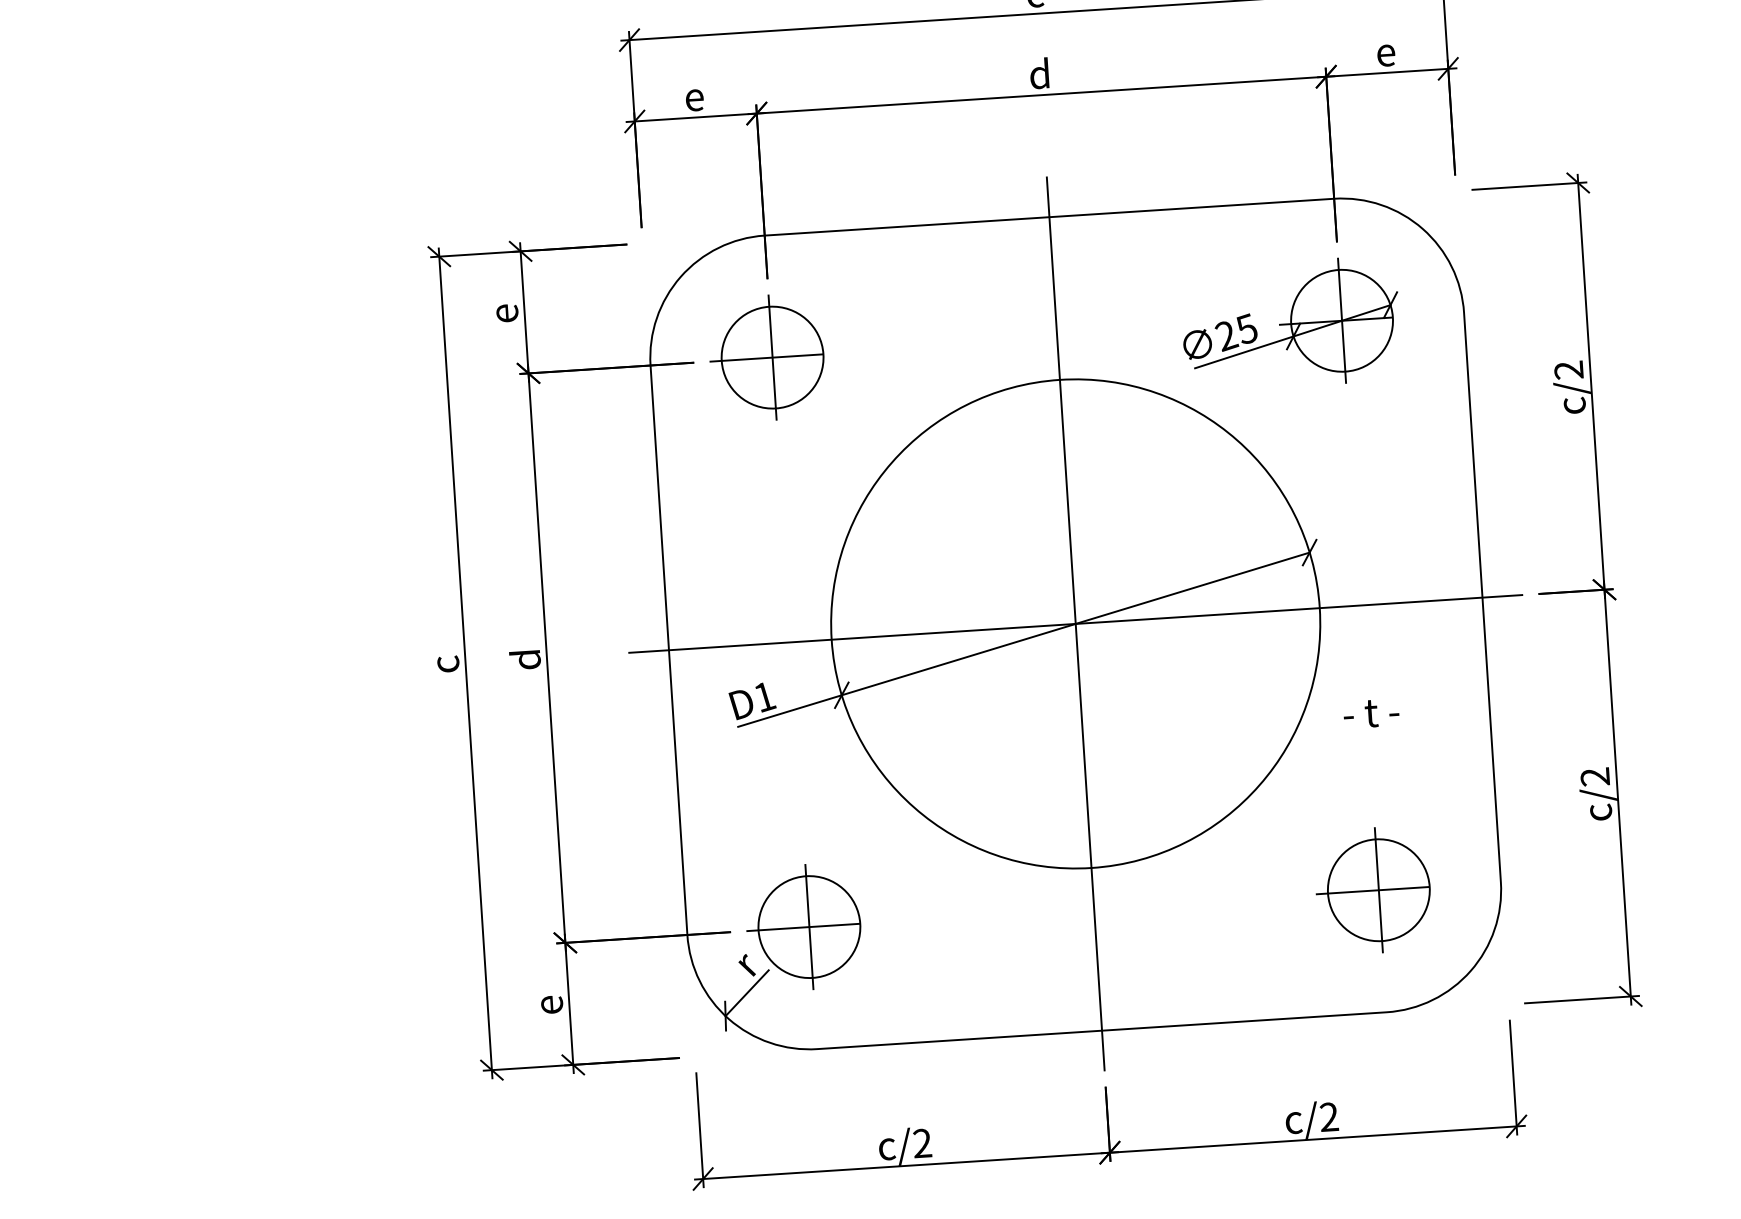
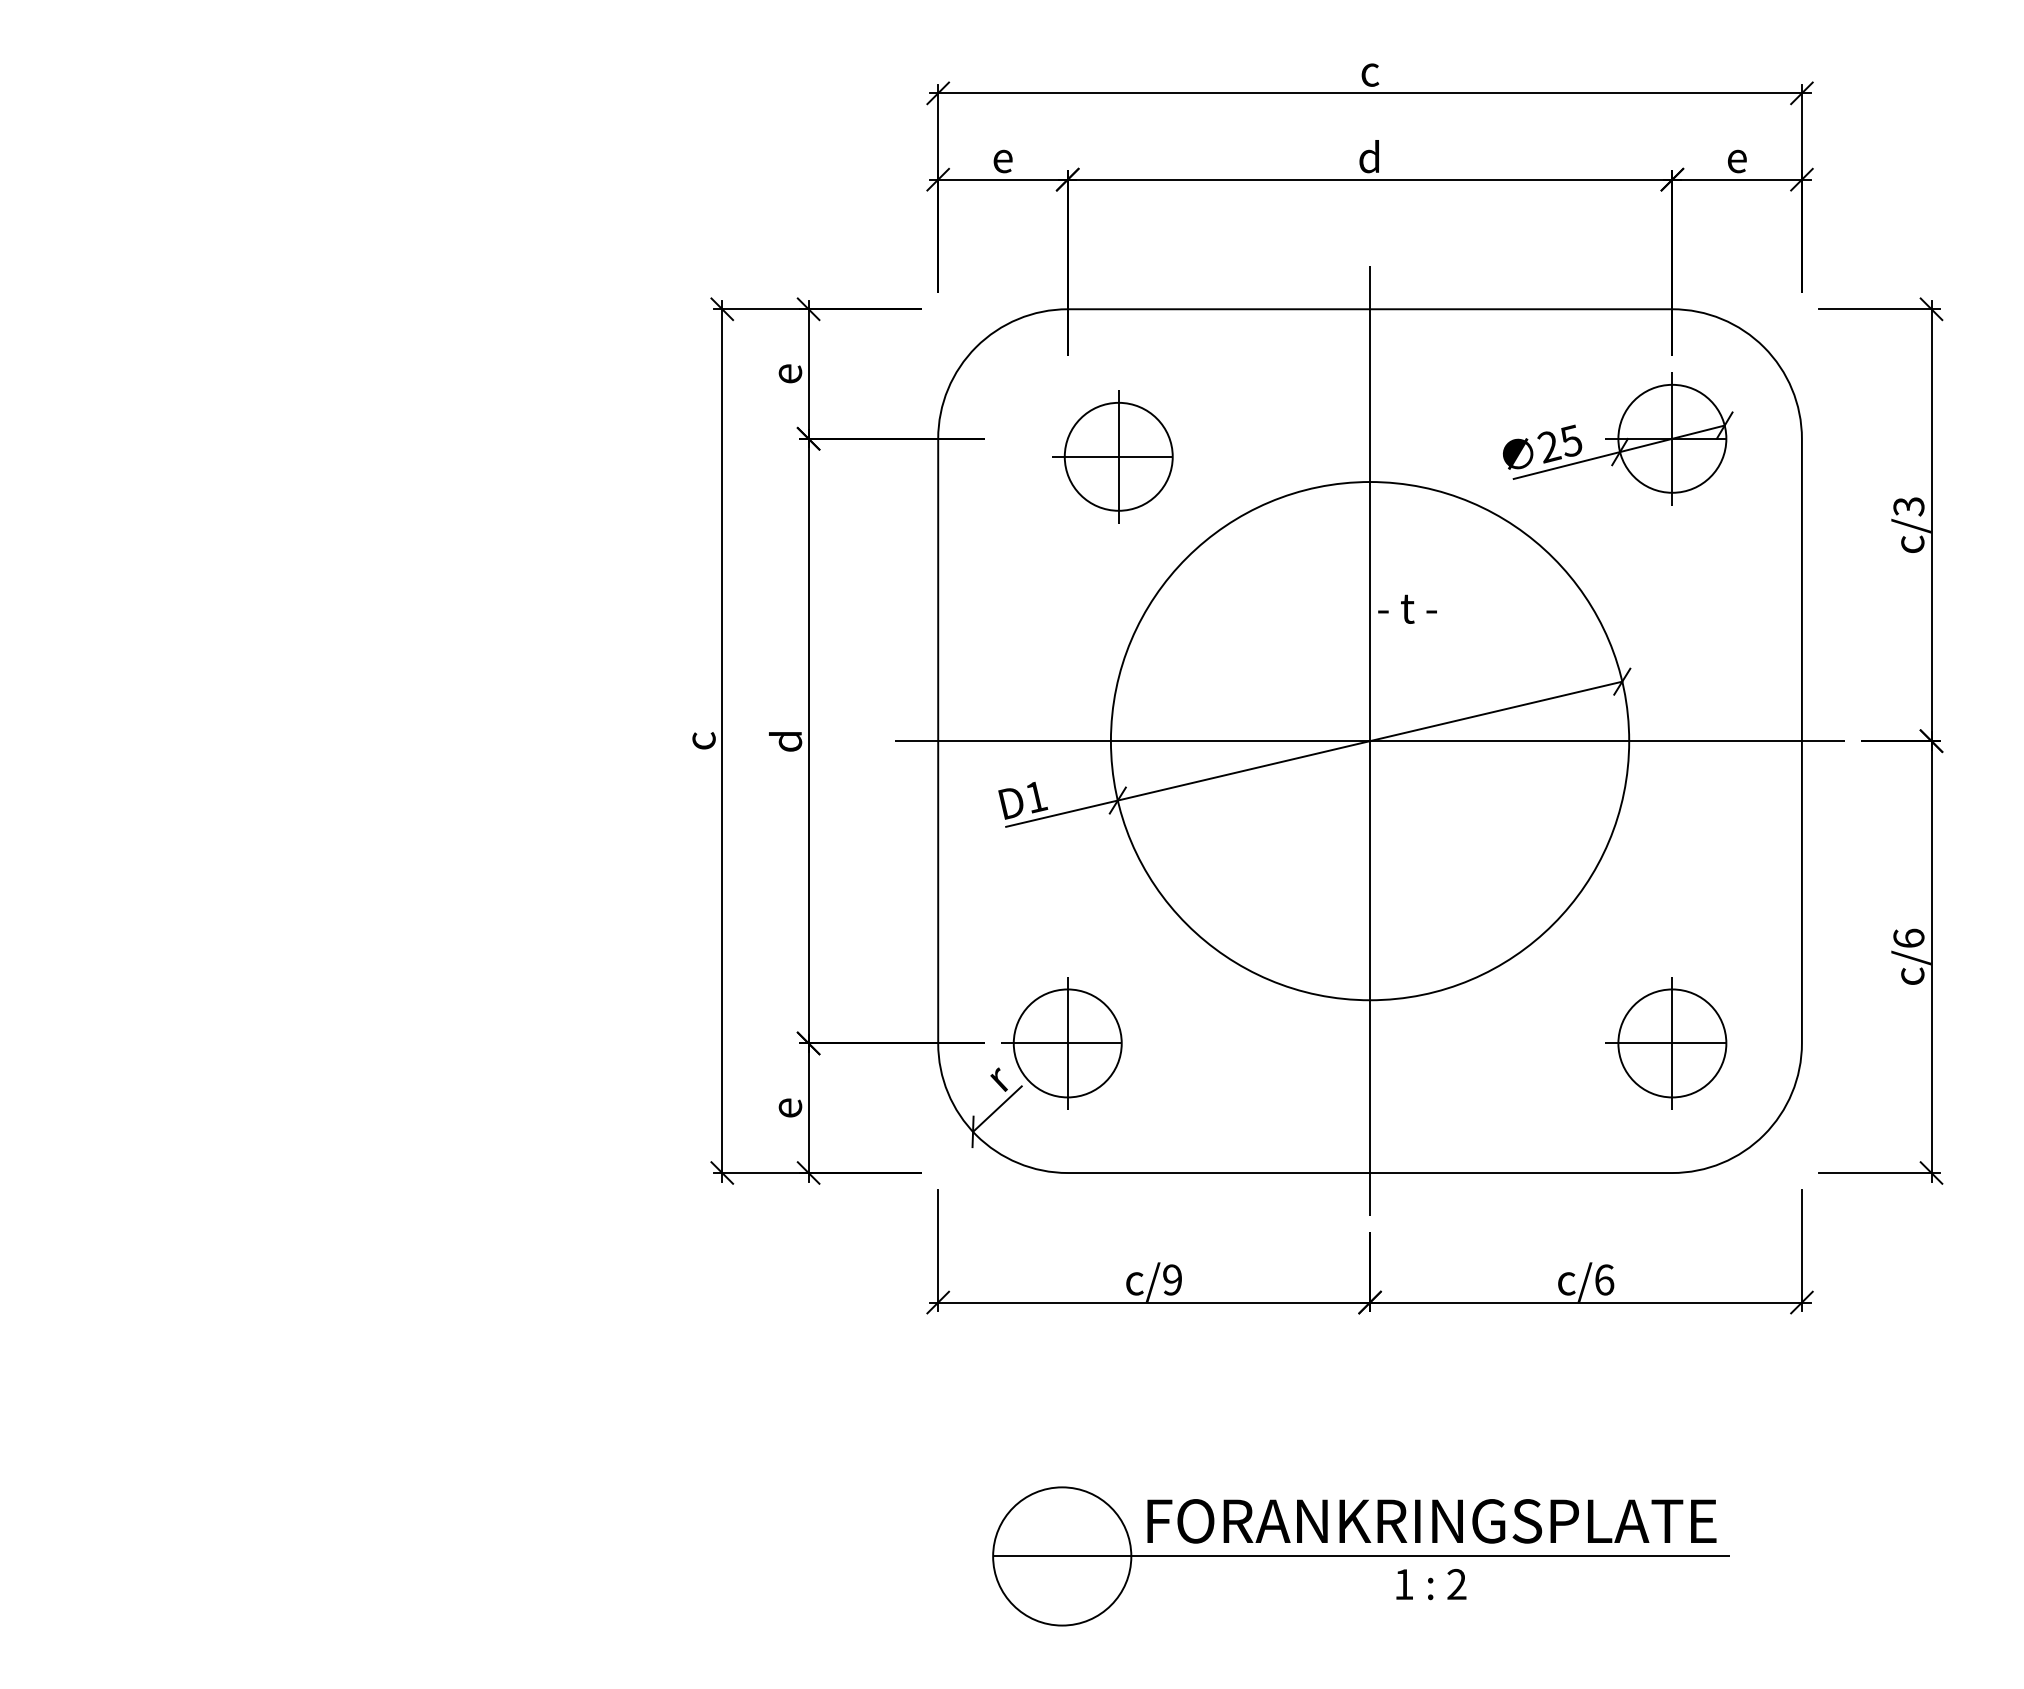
part: (766, 357) -> (1112, 456), moved
text: (1568, 370) -> (1908, 506), c/2 -> c/3
text: (1371, 712) -> (1407, 608), moved
text: (1594, 777) -> (1908, 938), c/2 -> c/6
text: (1329, 1116) -> (1604, 1279), c/2 -> c/6
text: (922, 1143) -> (1172, 1280), c/2 -> c/9

